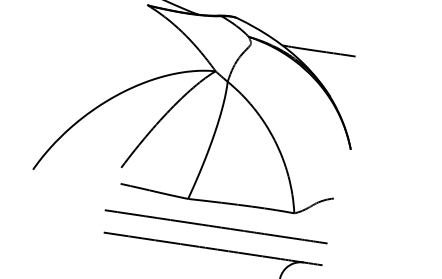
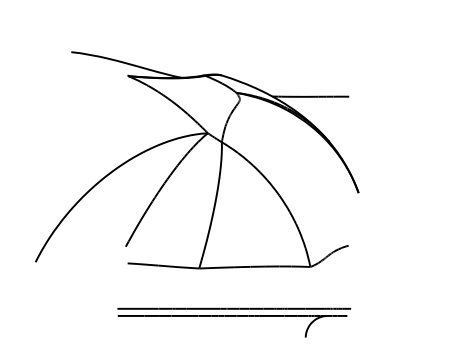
line: (216, 226) -> (234, 308), moved

